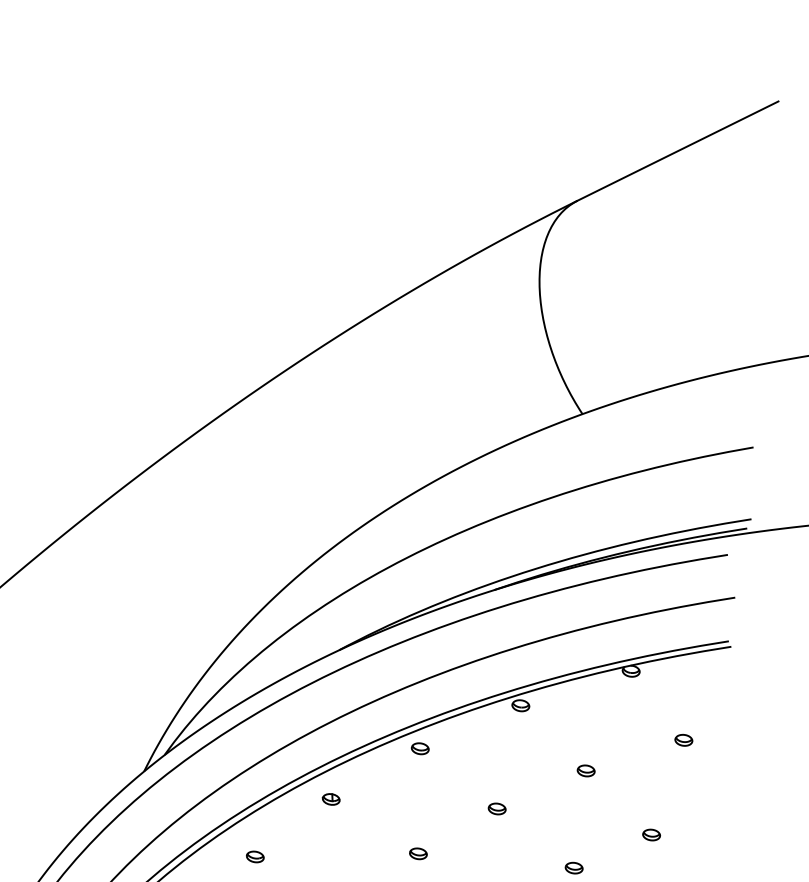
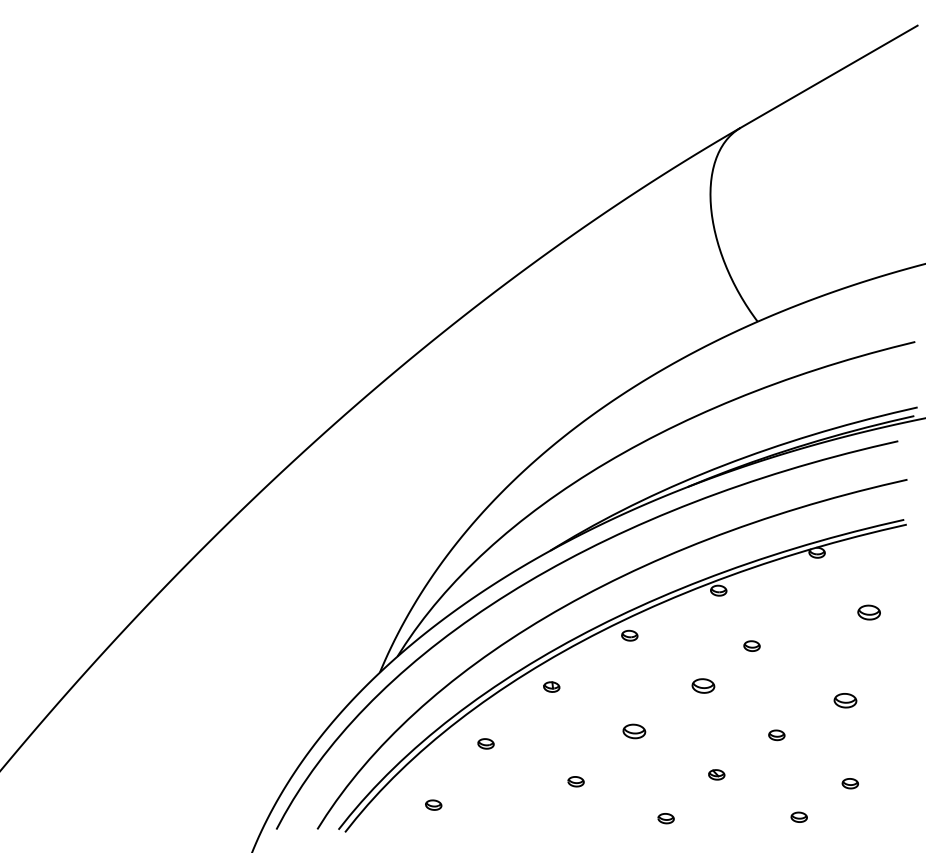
part: (683, 740) -> (868, 612), size x1.4
part: (585, 770) -> (751, 645), moved
part: (496, 808) -> (702, 685), size x1.4
part: (650, 834) -> (844, 700), size x1.4
part: (417, 853) -> (633, 731), size x1.4

